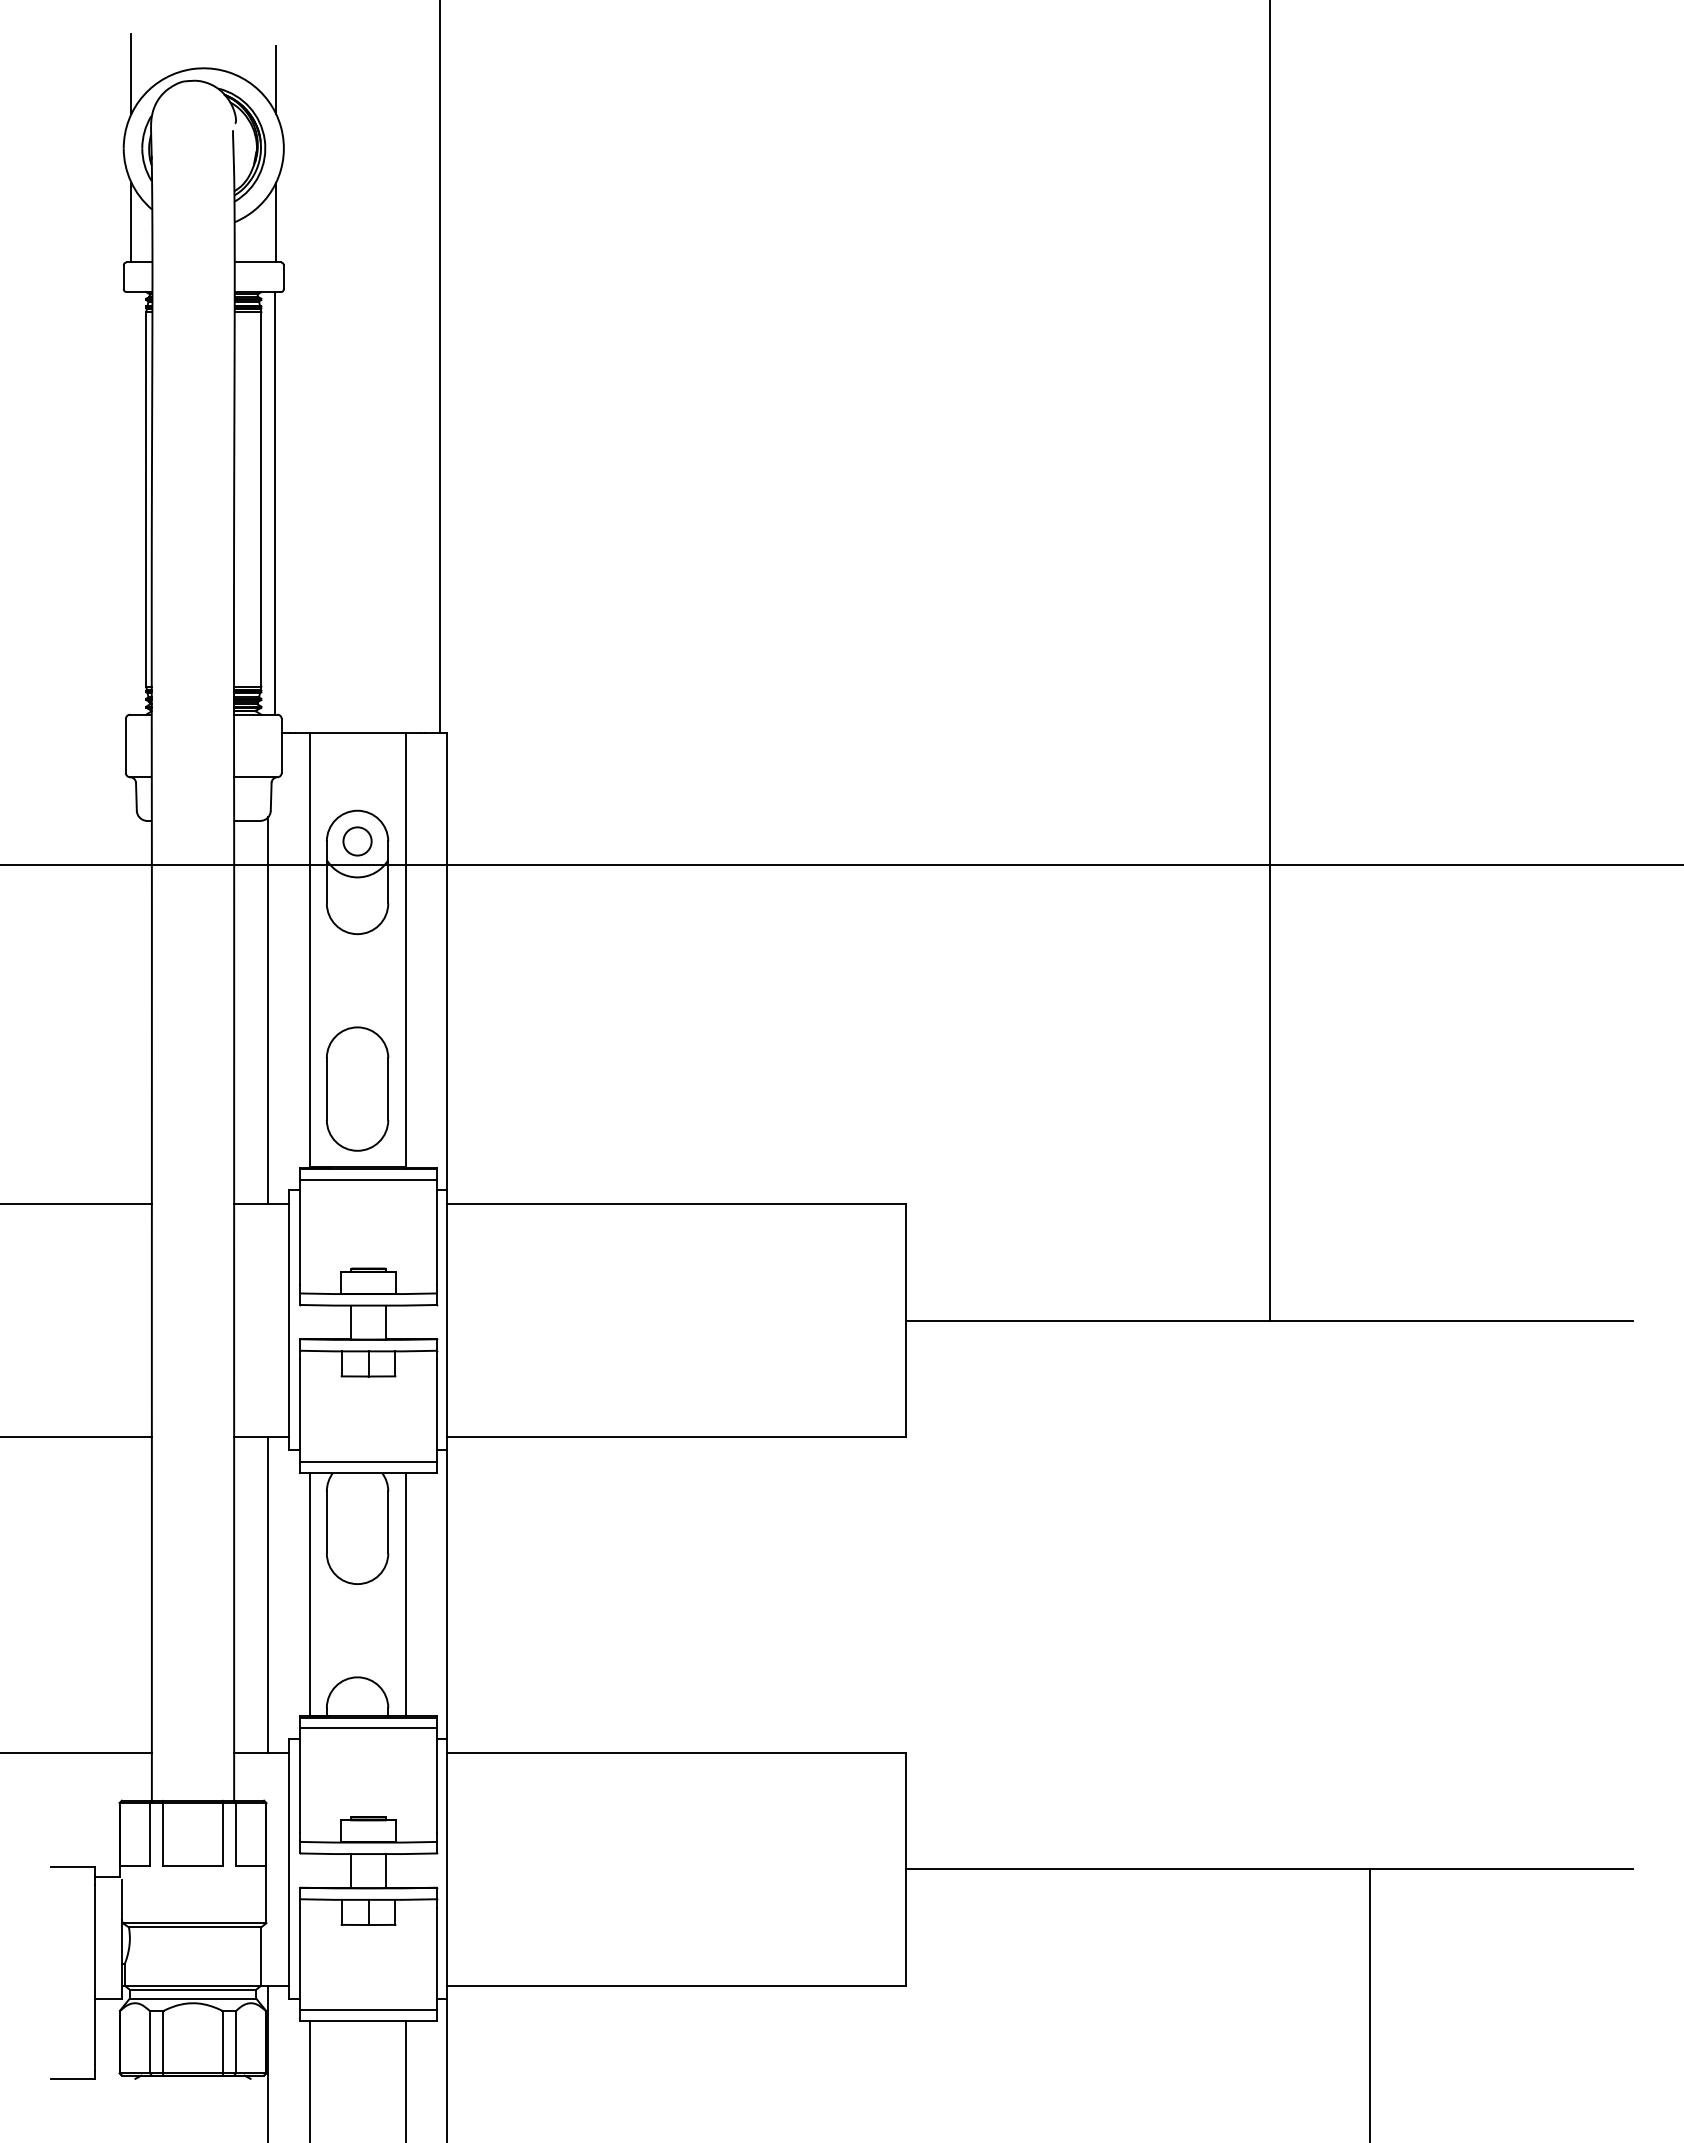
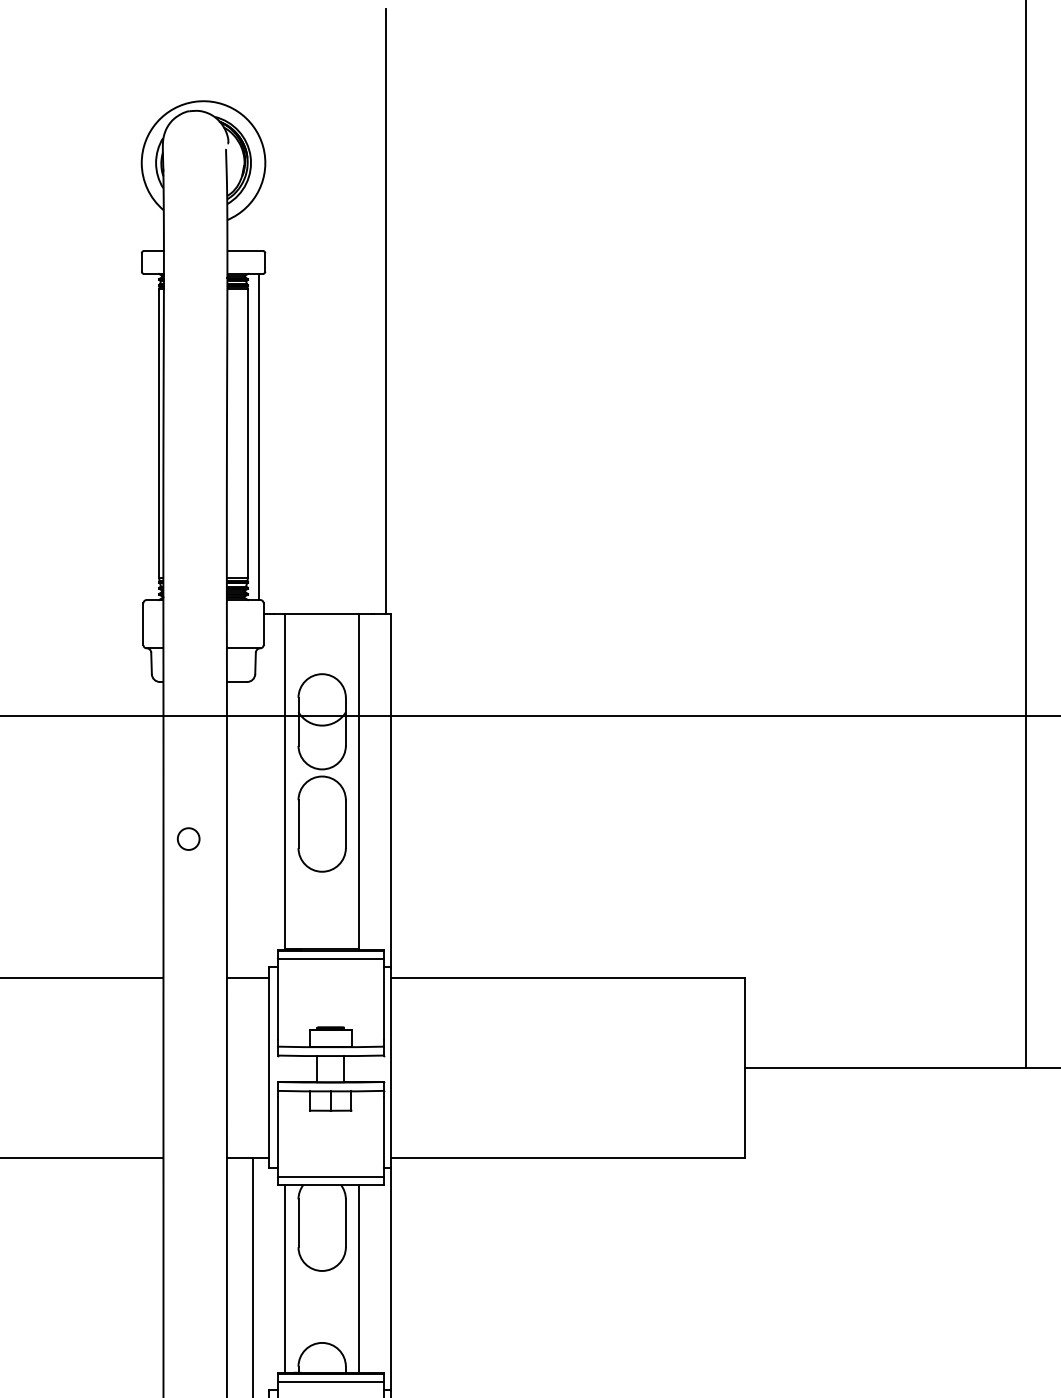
line: (131, 74) -> (147, 106), removed
line: (276, 79) -> (259, 109), removed
line: (131, 222) -> (147, 220), removed
line: (276, 222) -> (259, 220), removed
circle: (357, 841) -> (188, 839), moved
line: (268, 1010) -> (253, 828), removed
part: (357, 1088) -> (322, 823), moved

